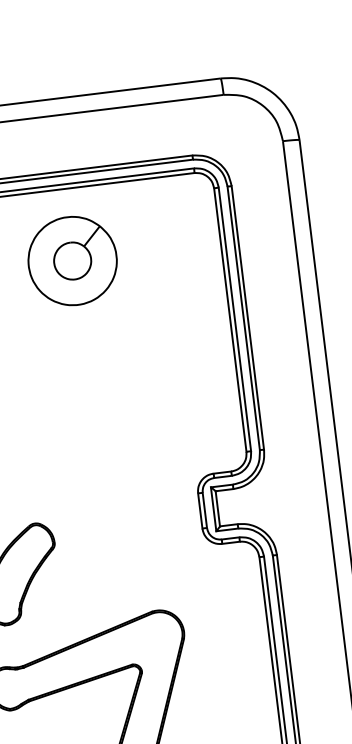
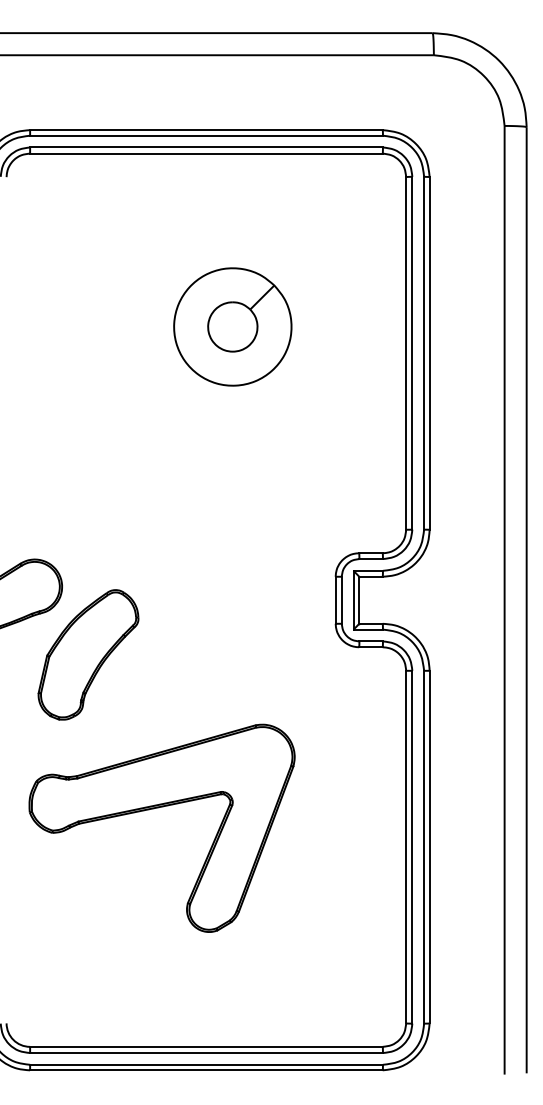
part: (72, 260) -> (232, 326), moved

